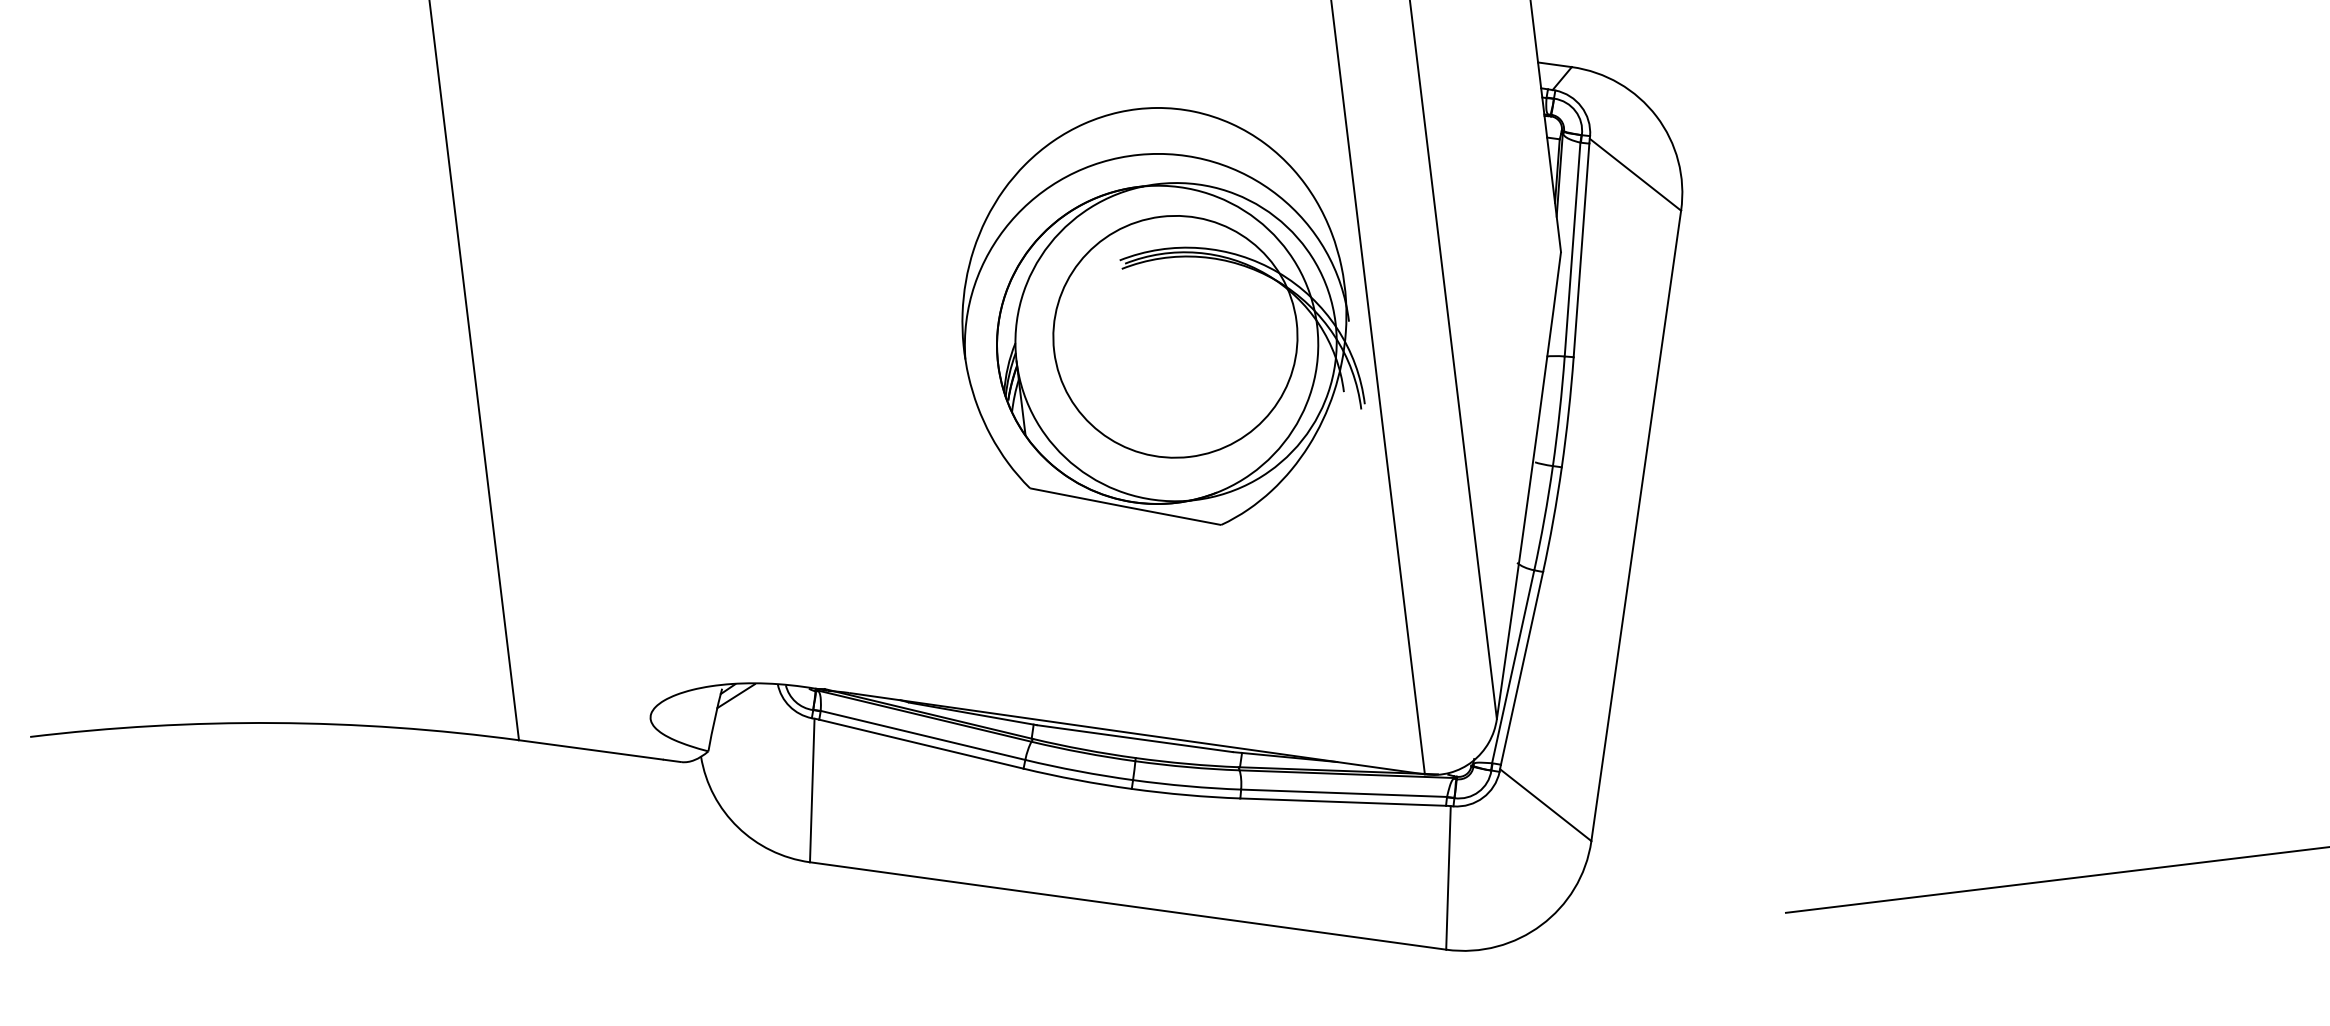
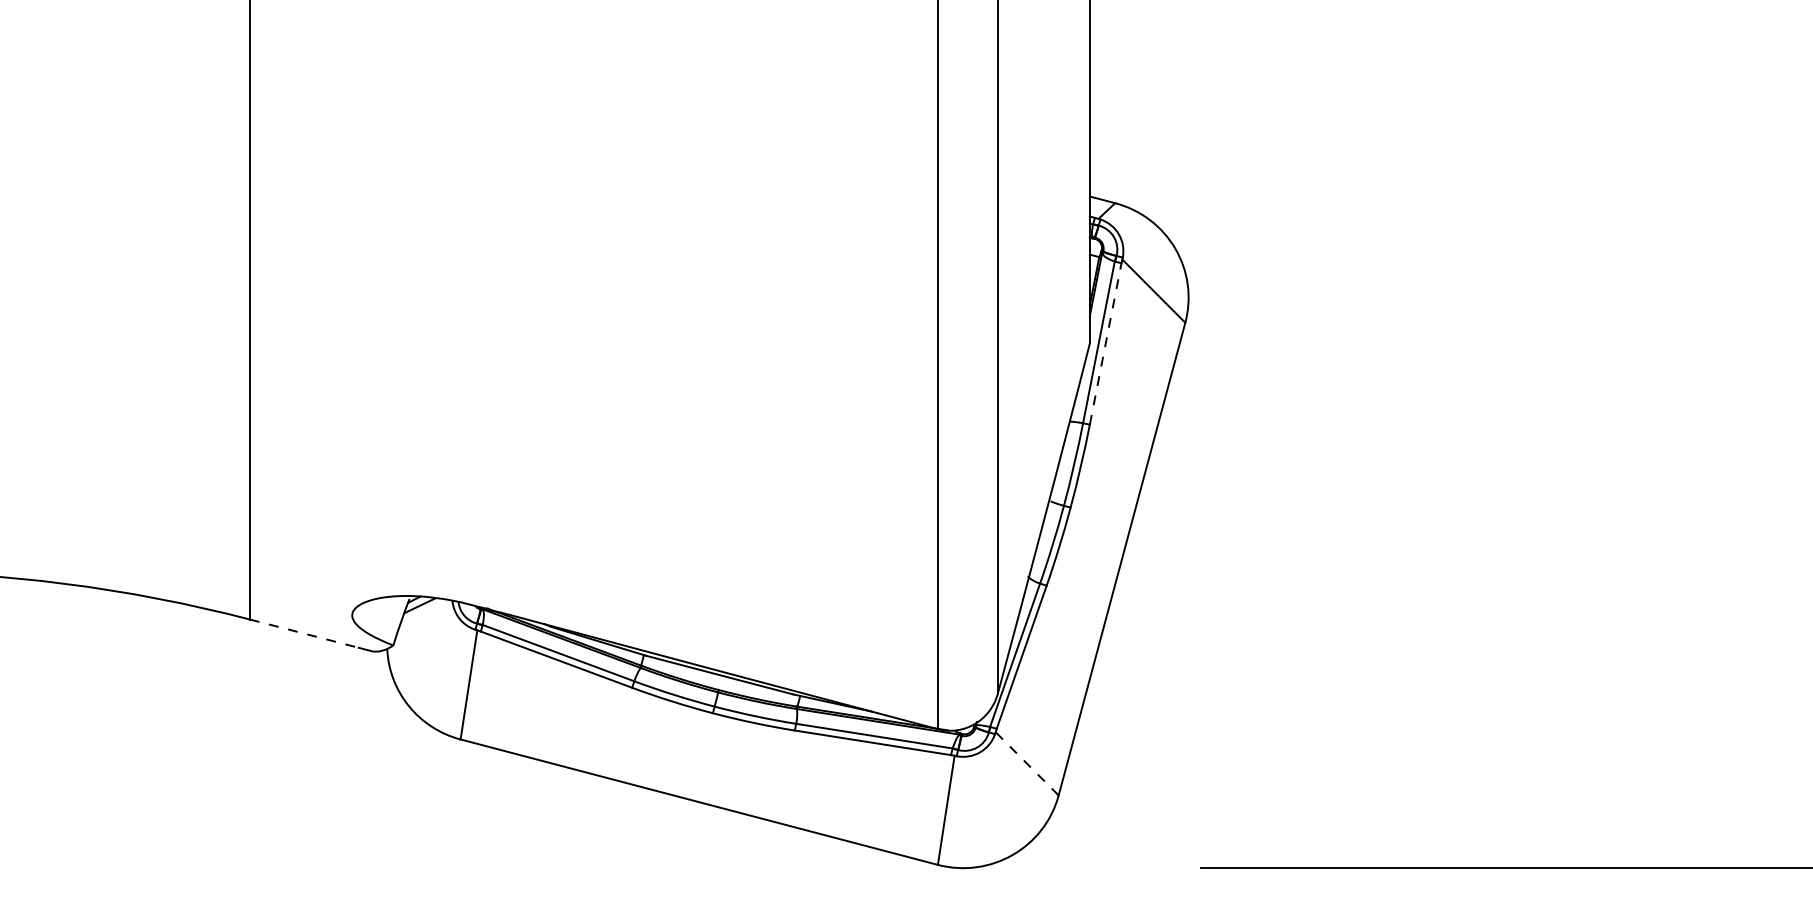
line: (1581, 249) -> (1105, 343), solid -> dashed
part: (1157, 319) -> (775, 357), removed
line: (590, 749) -> (303, 633), solid -> dashed
line: (1546, 804) -> (1027, 763), solid -> dashed

